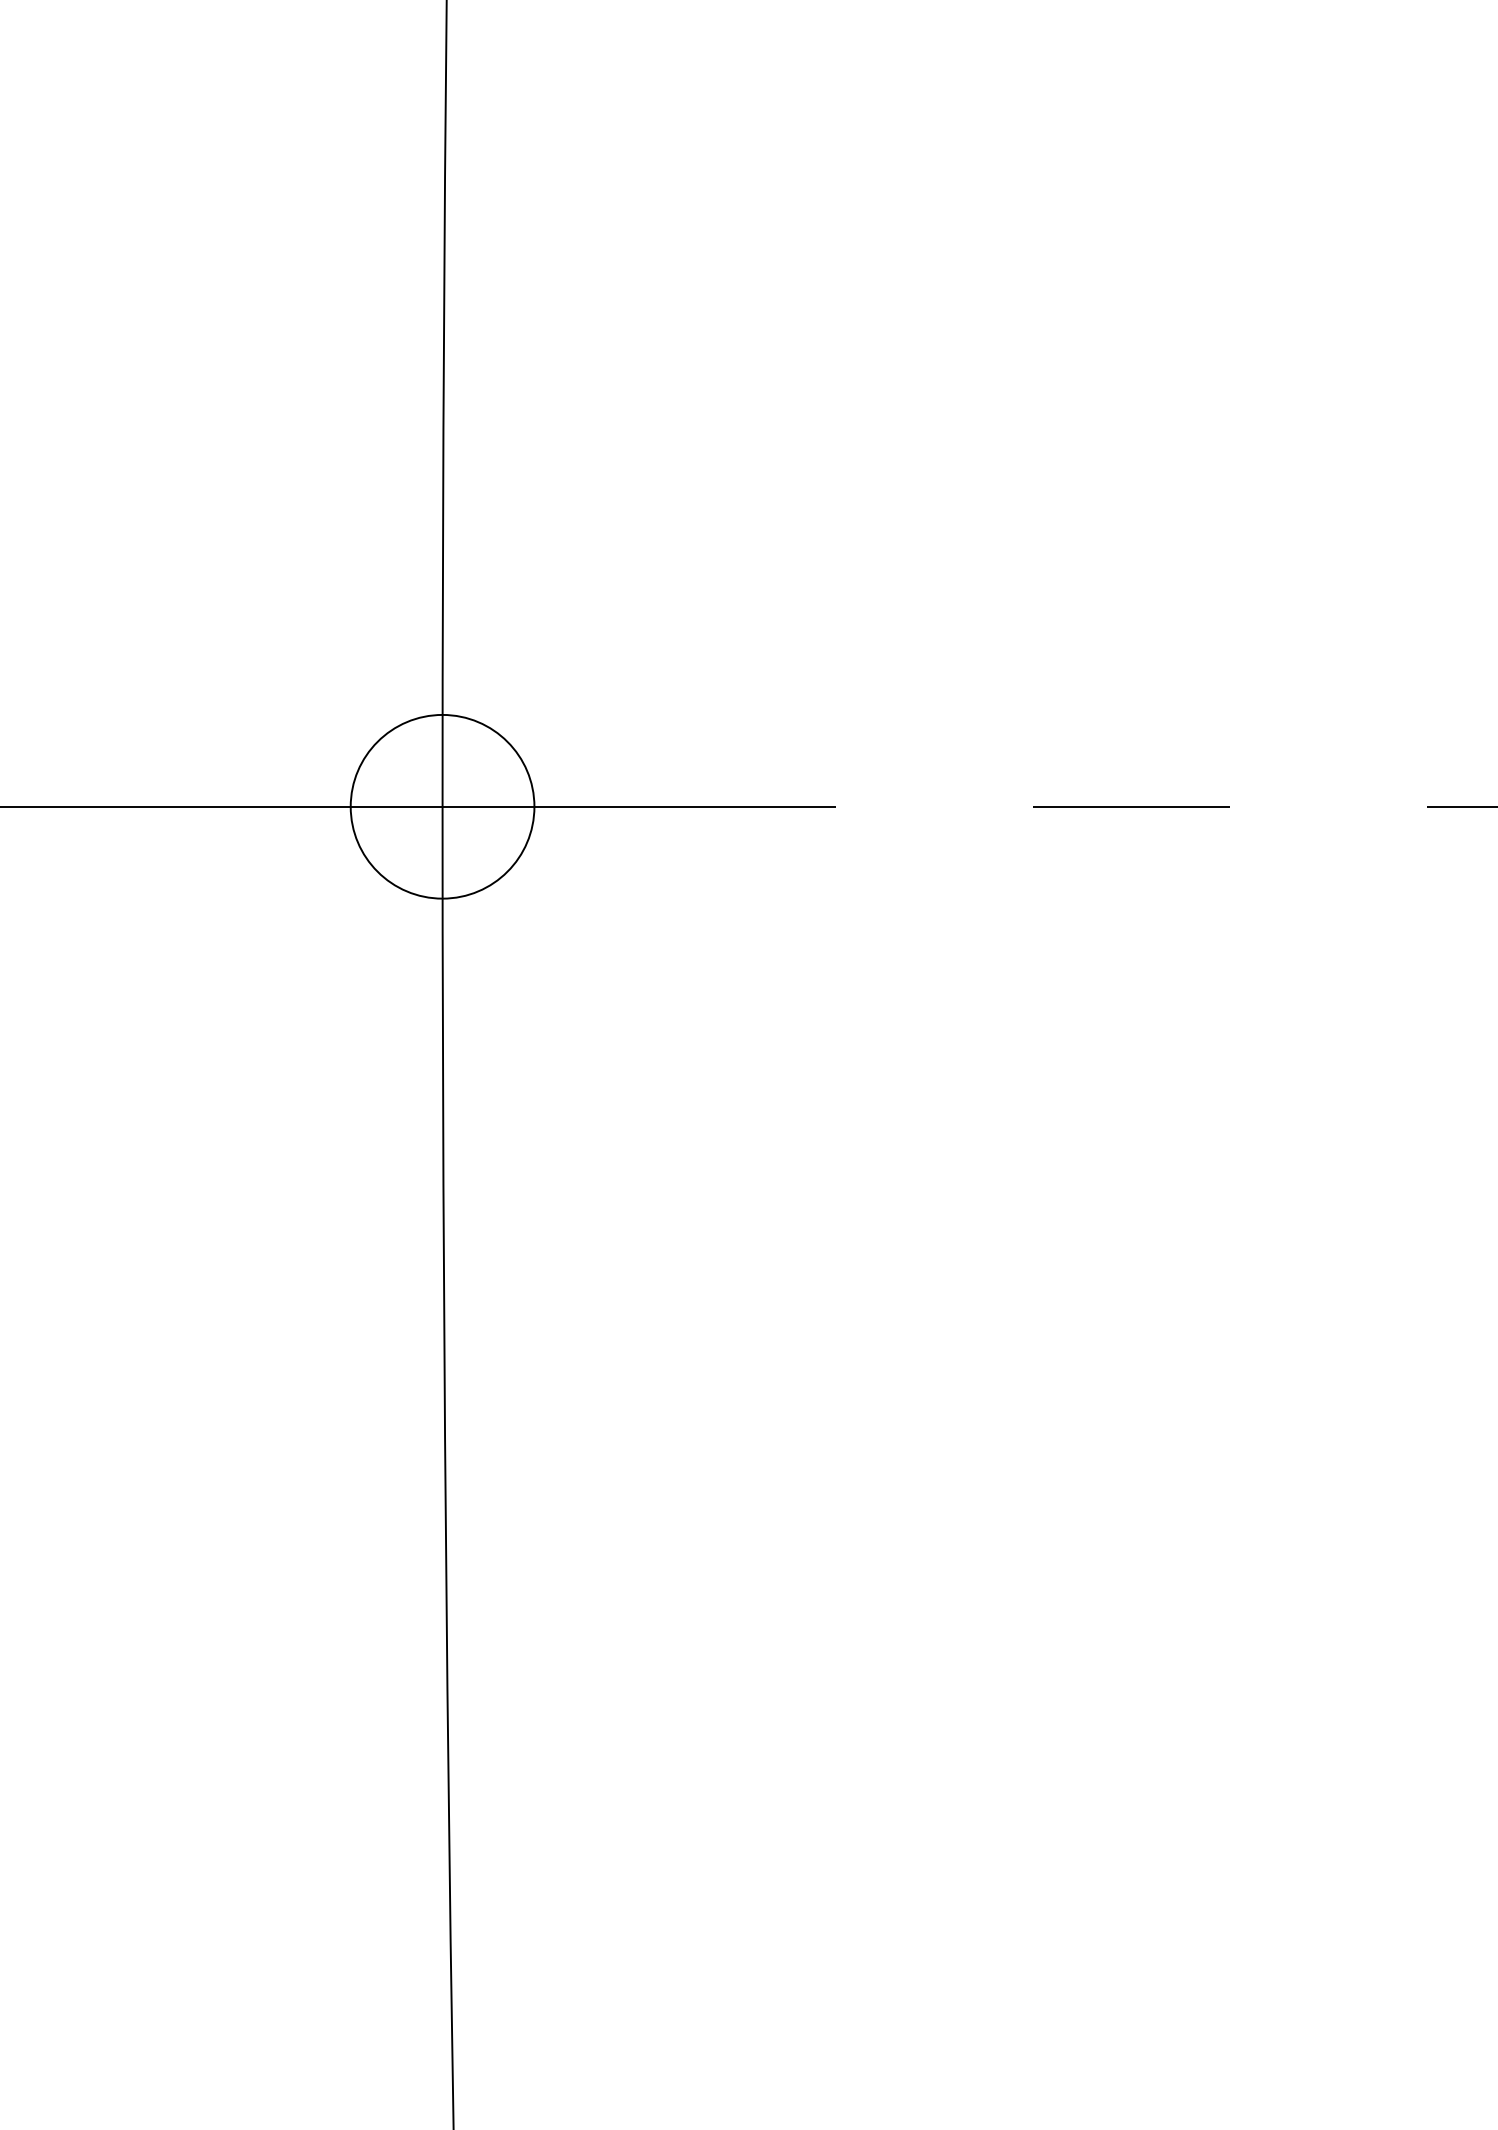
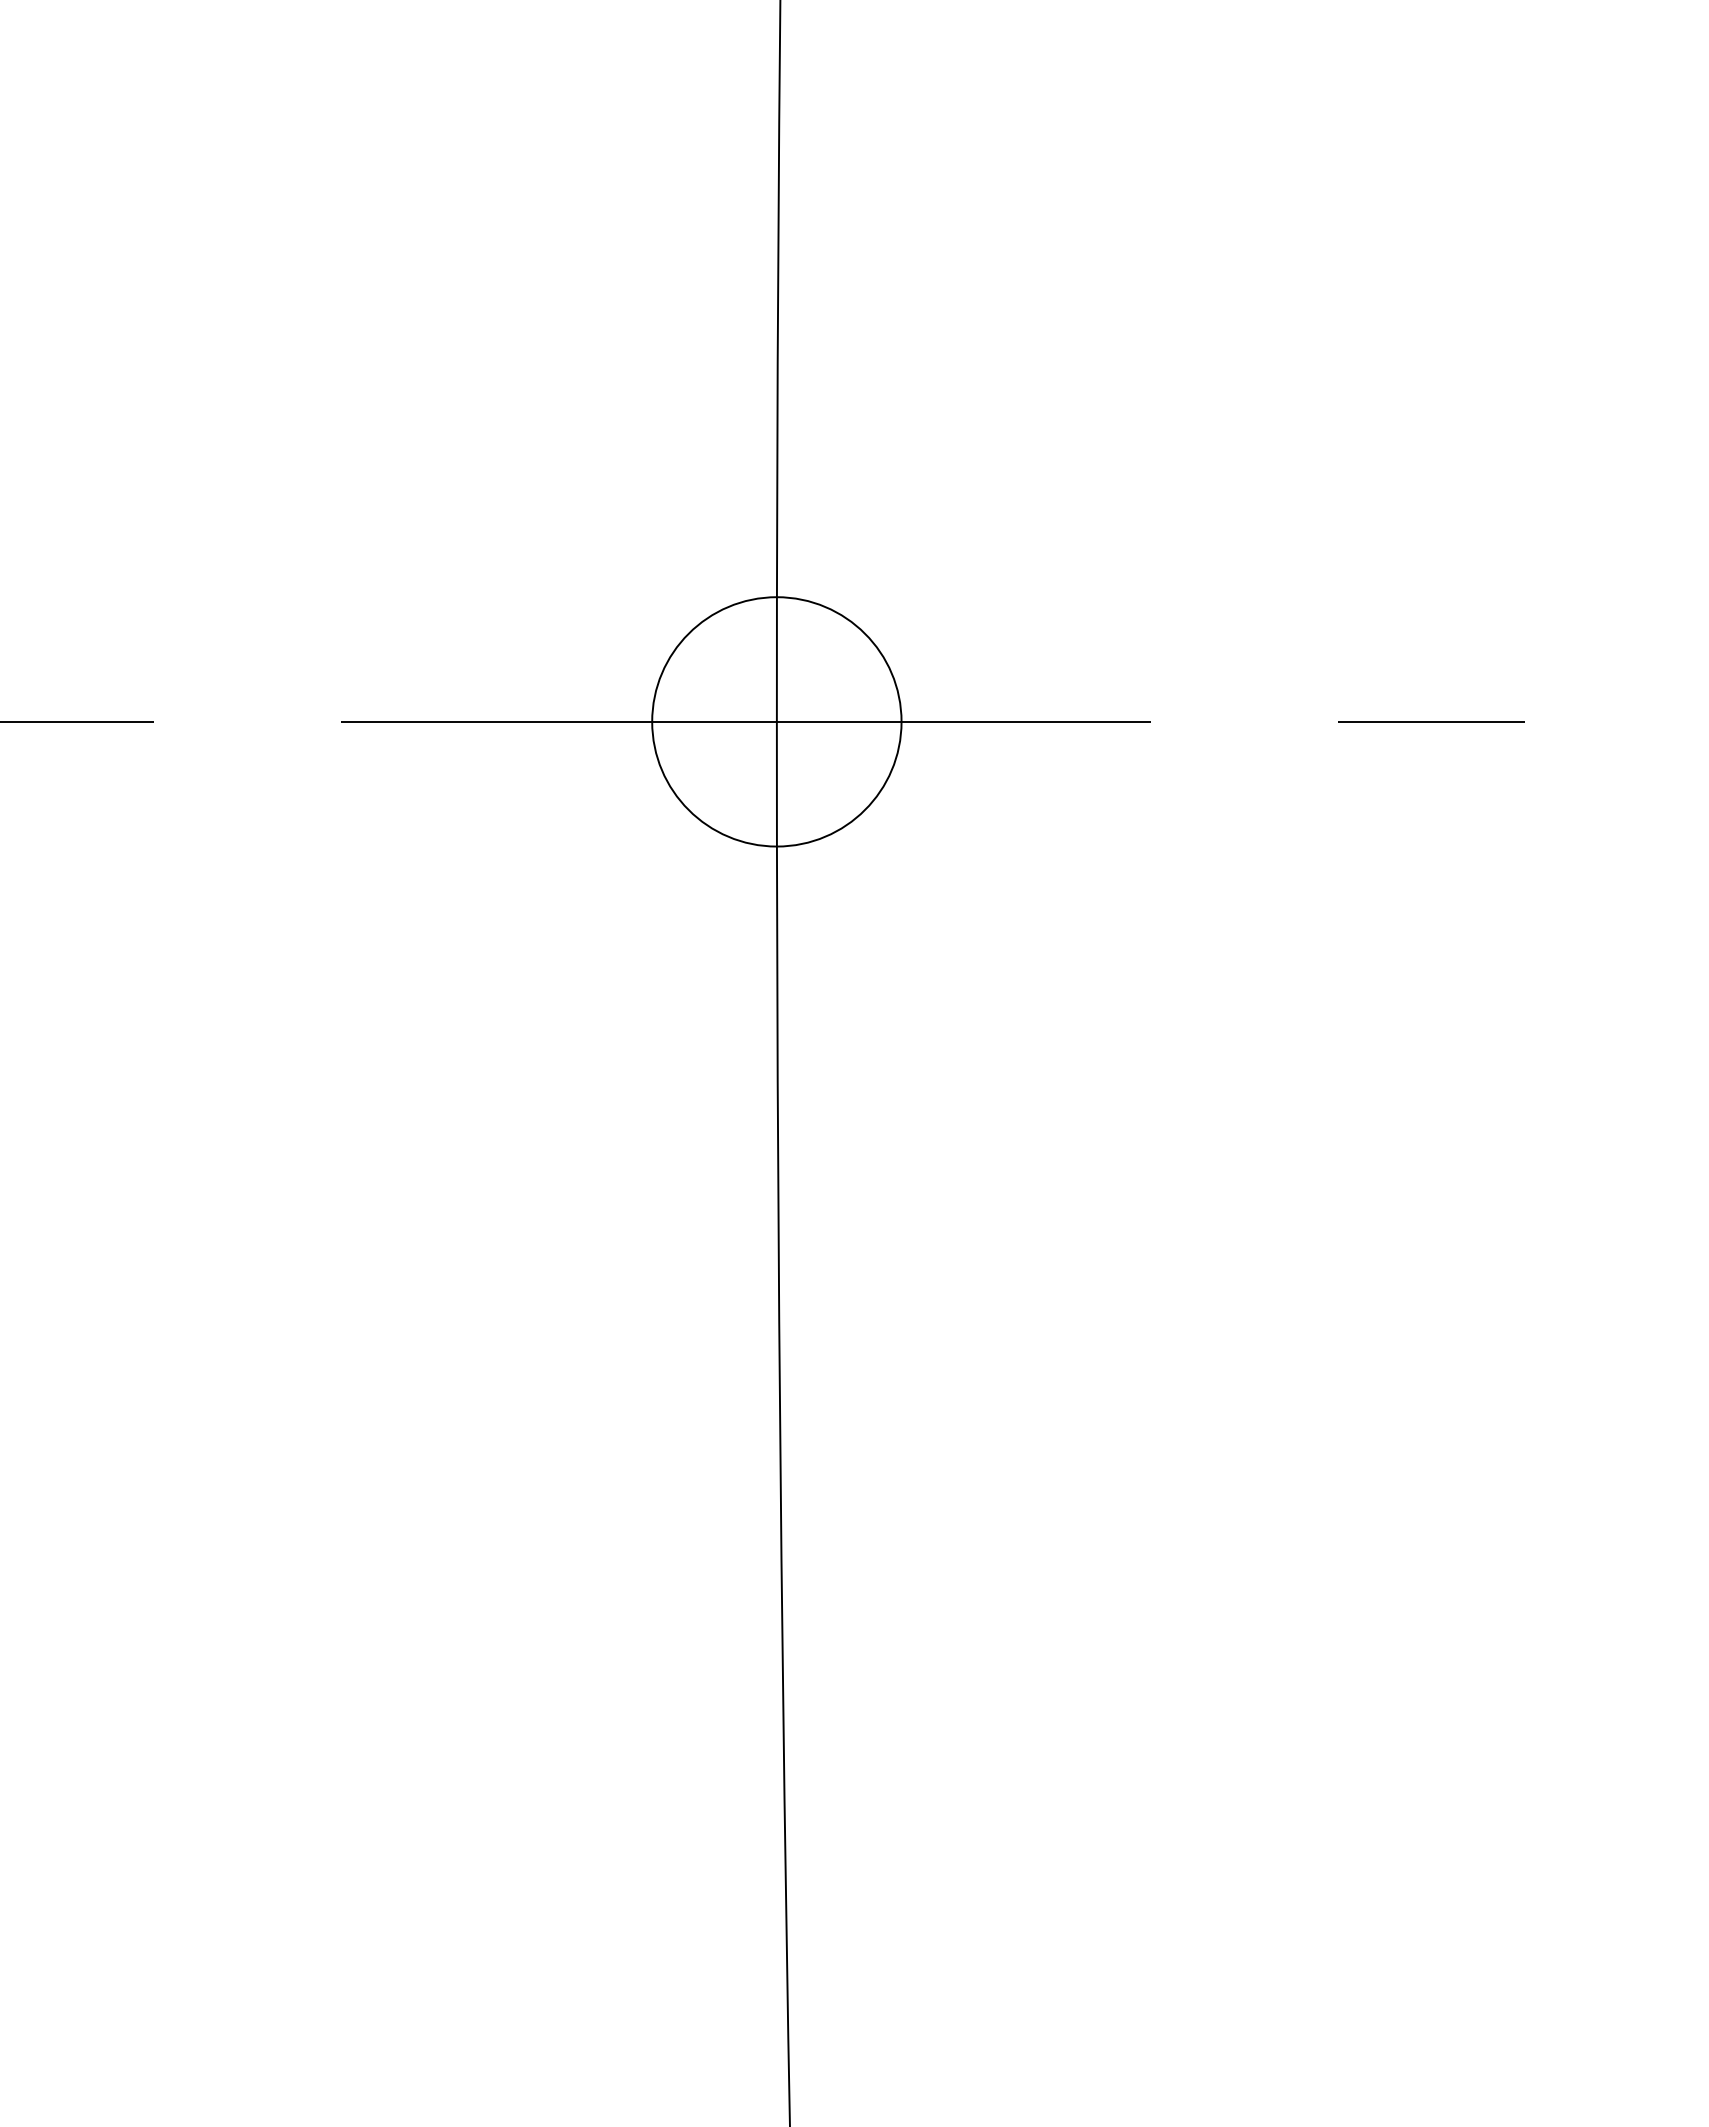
circle: (442, 806) -> (776, 721), size x1.43

